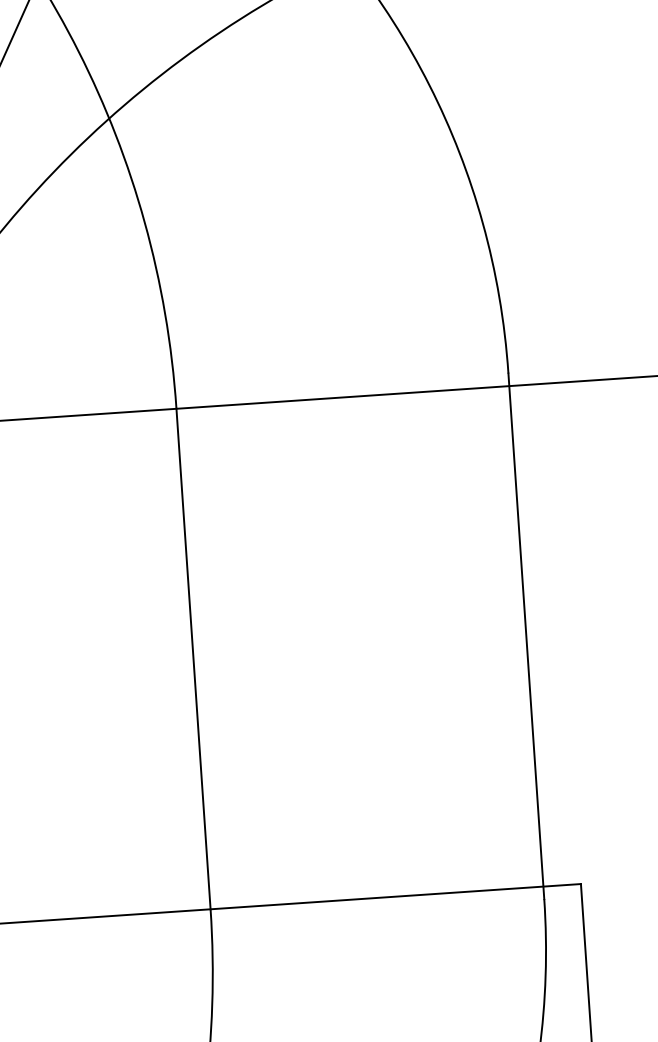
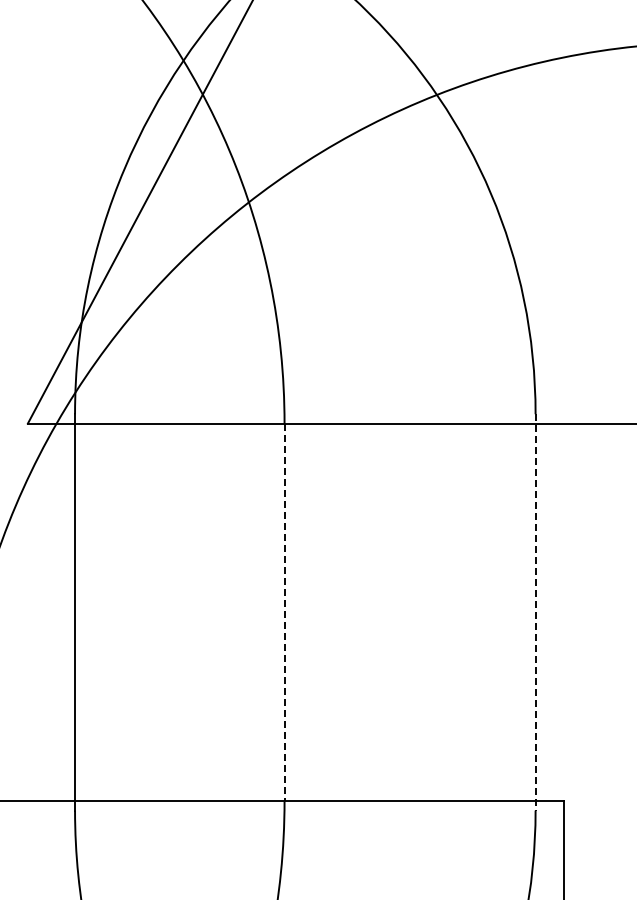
line: (526, 636) -> (535, 612), solid -> dashed
line: (193, 659) -> (284, 612), solid -> dashed

